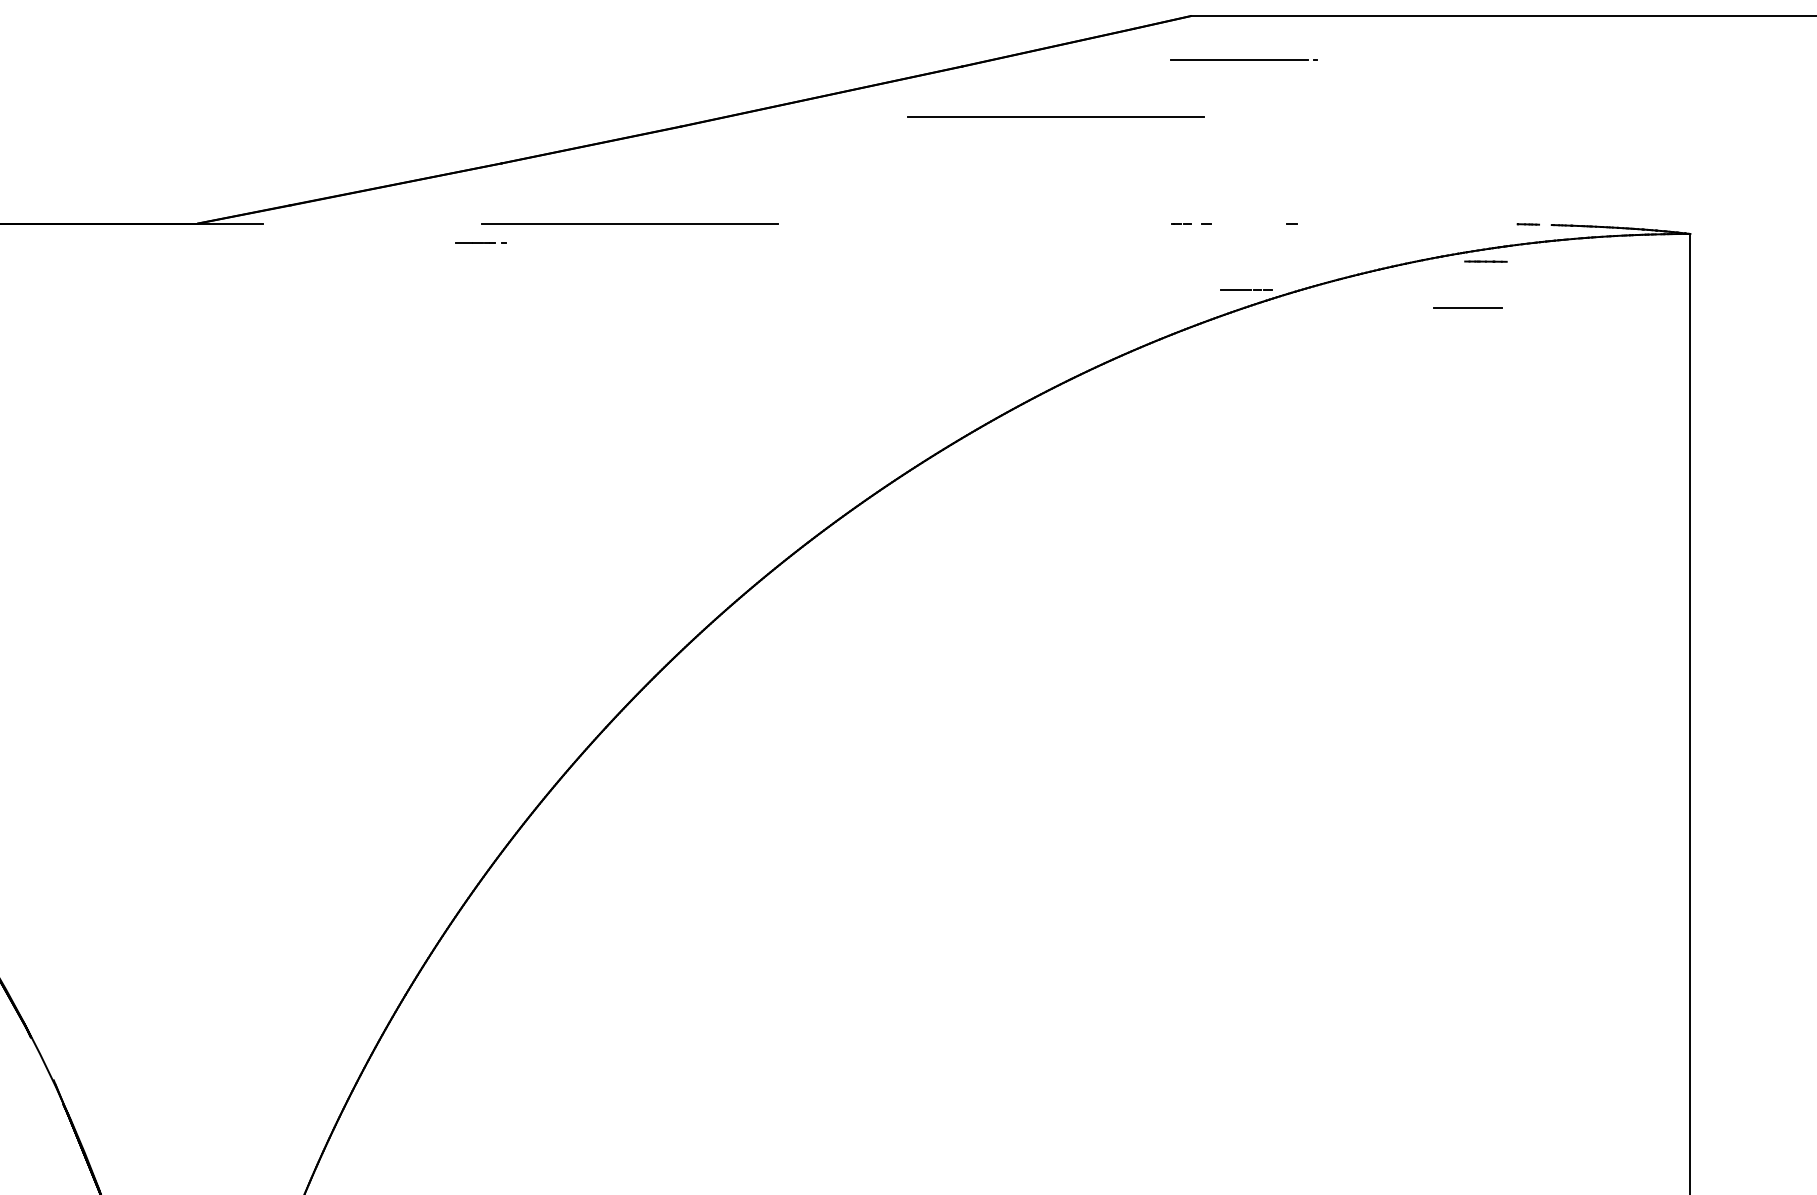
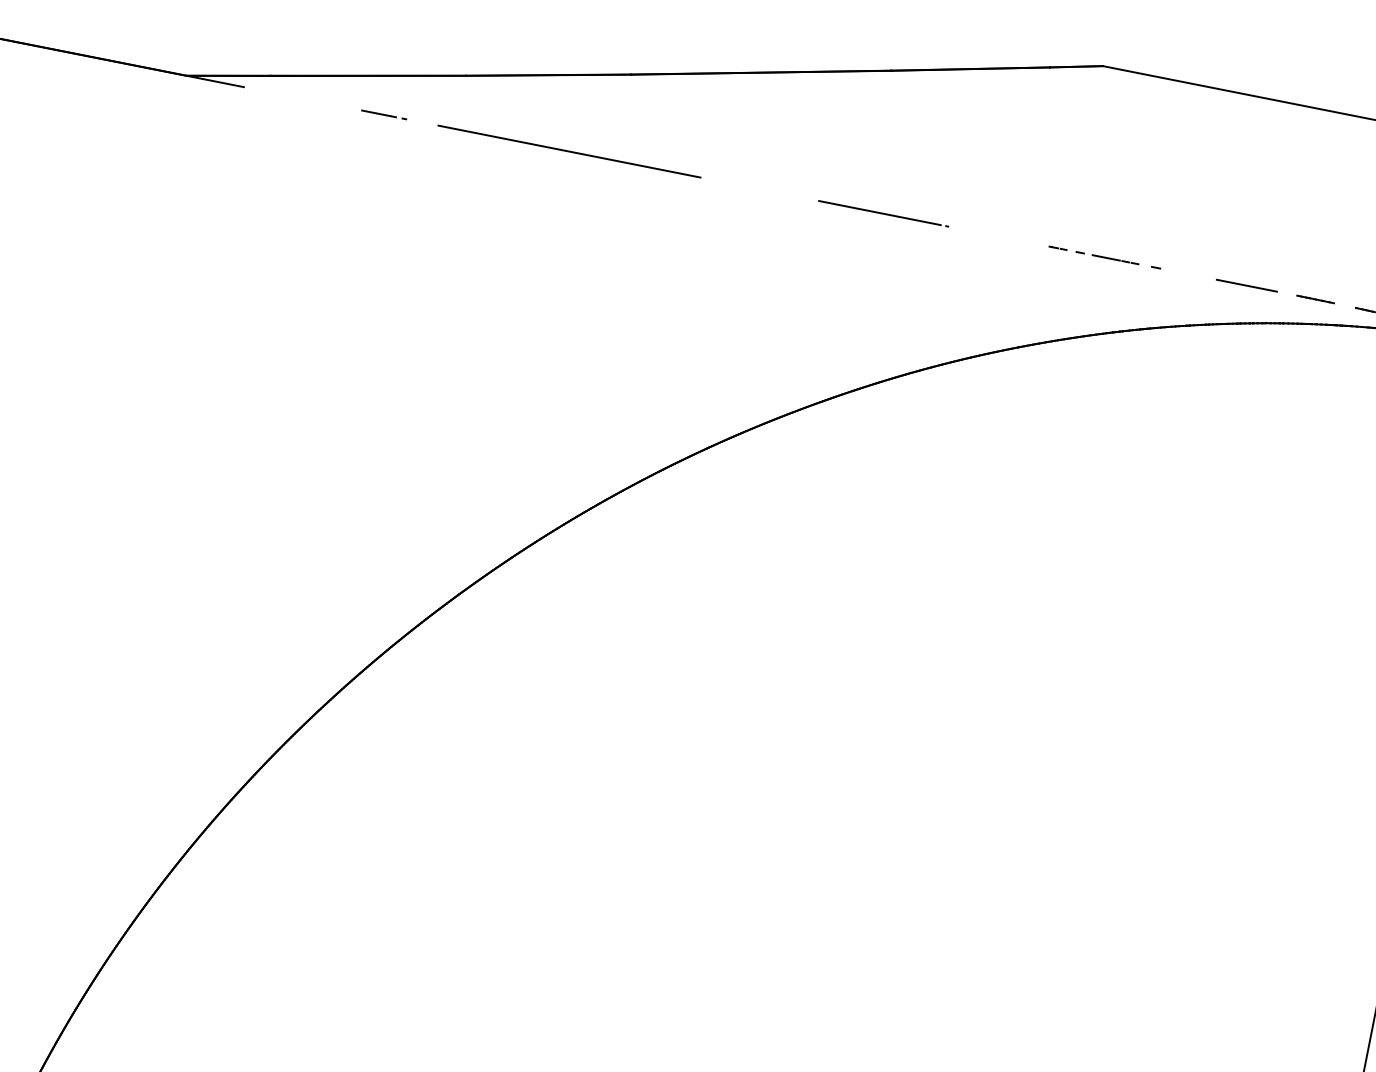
line: (1243, 59) -> (883, 213), moved
line: (1055, 116) -> (965, 131), removed
line: (480, 242) -> (383, 114), moved
line: (1485, 261) -> (1315, 299), moved
line: (1246, 289) -> (1115, 259), moved
line: (1467, 307) -> (1246, 285), moved

